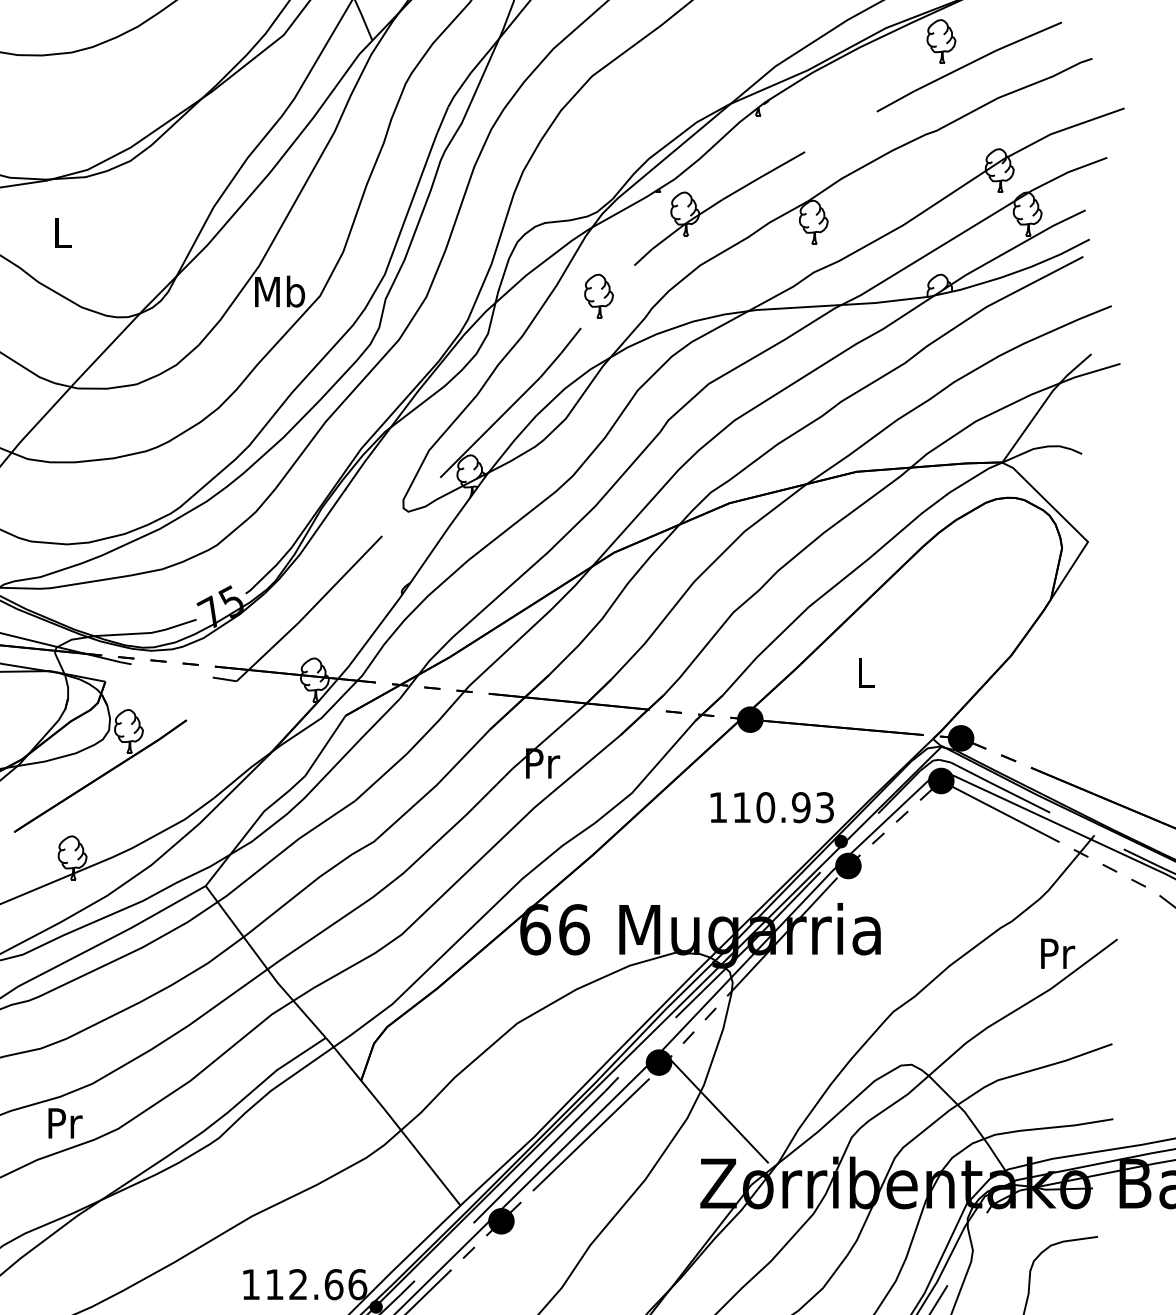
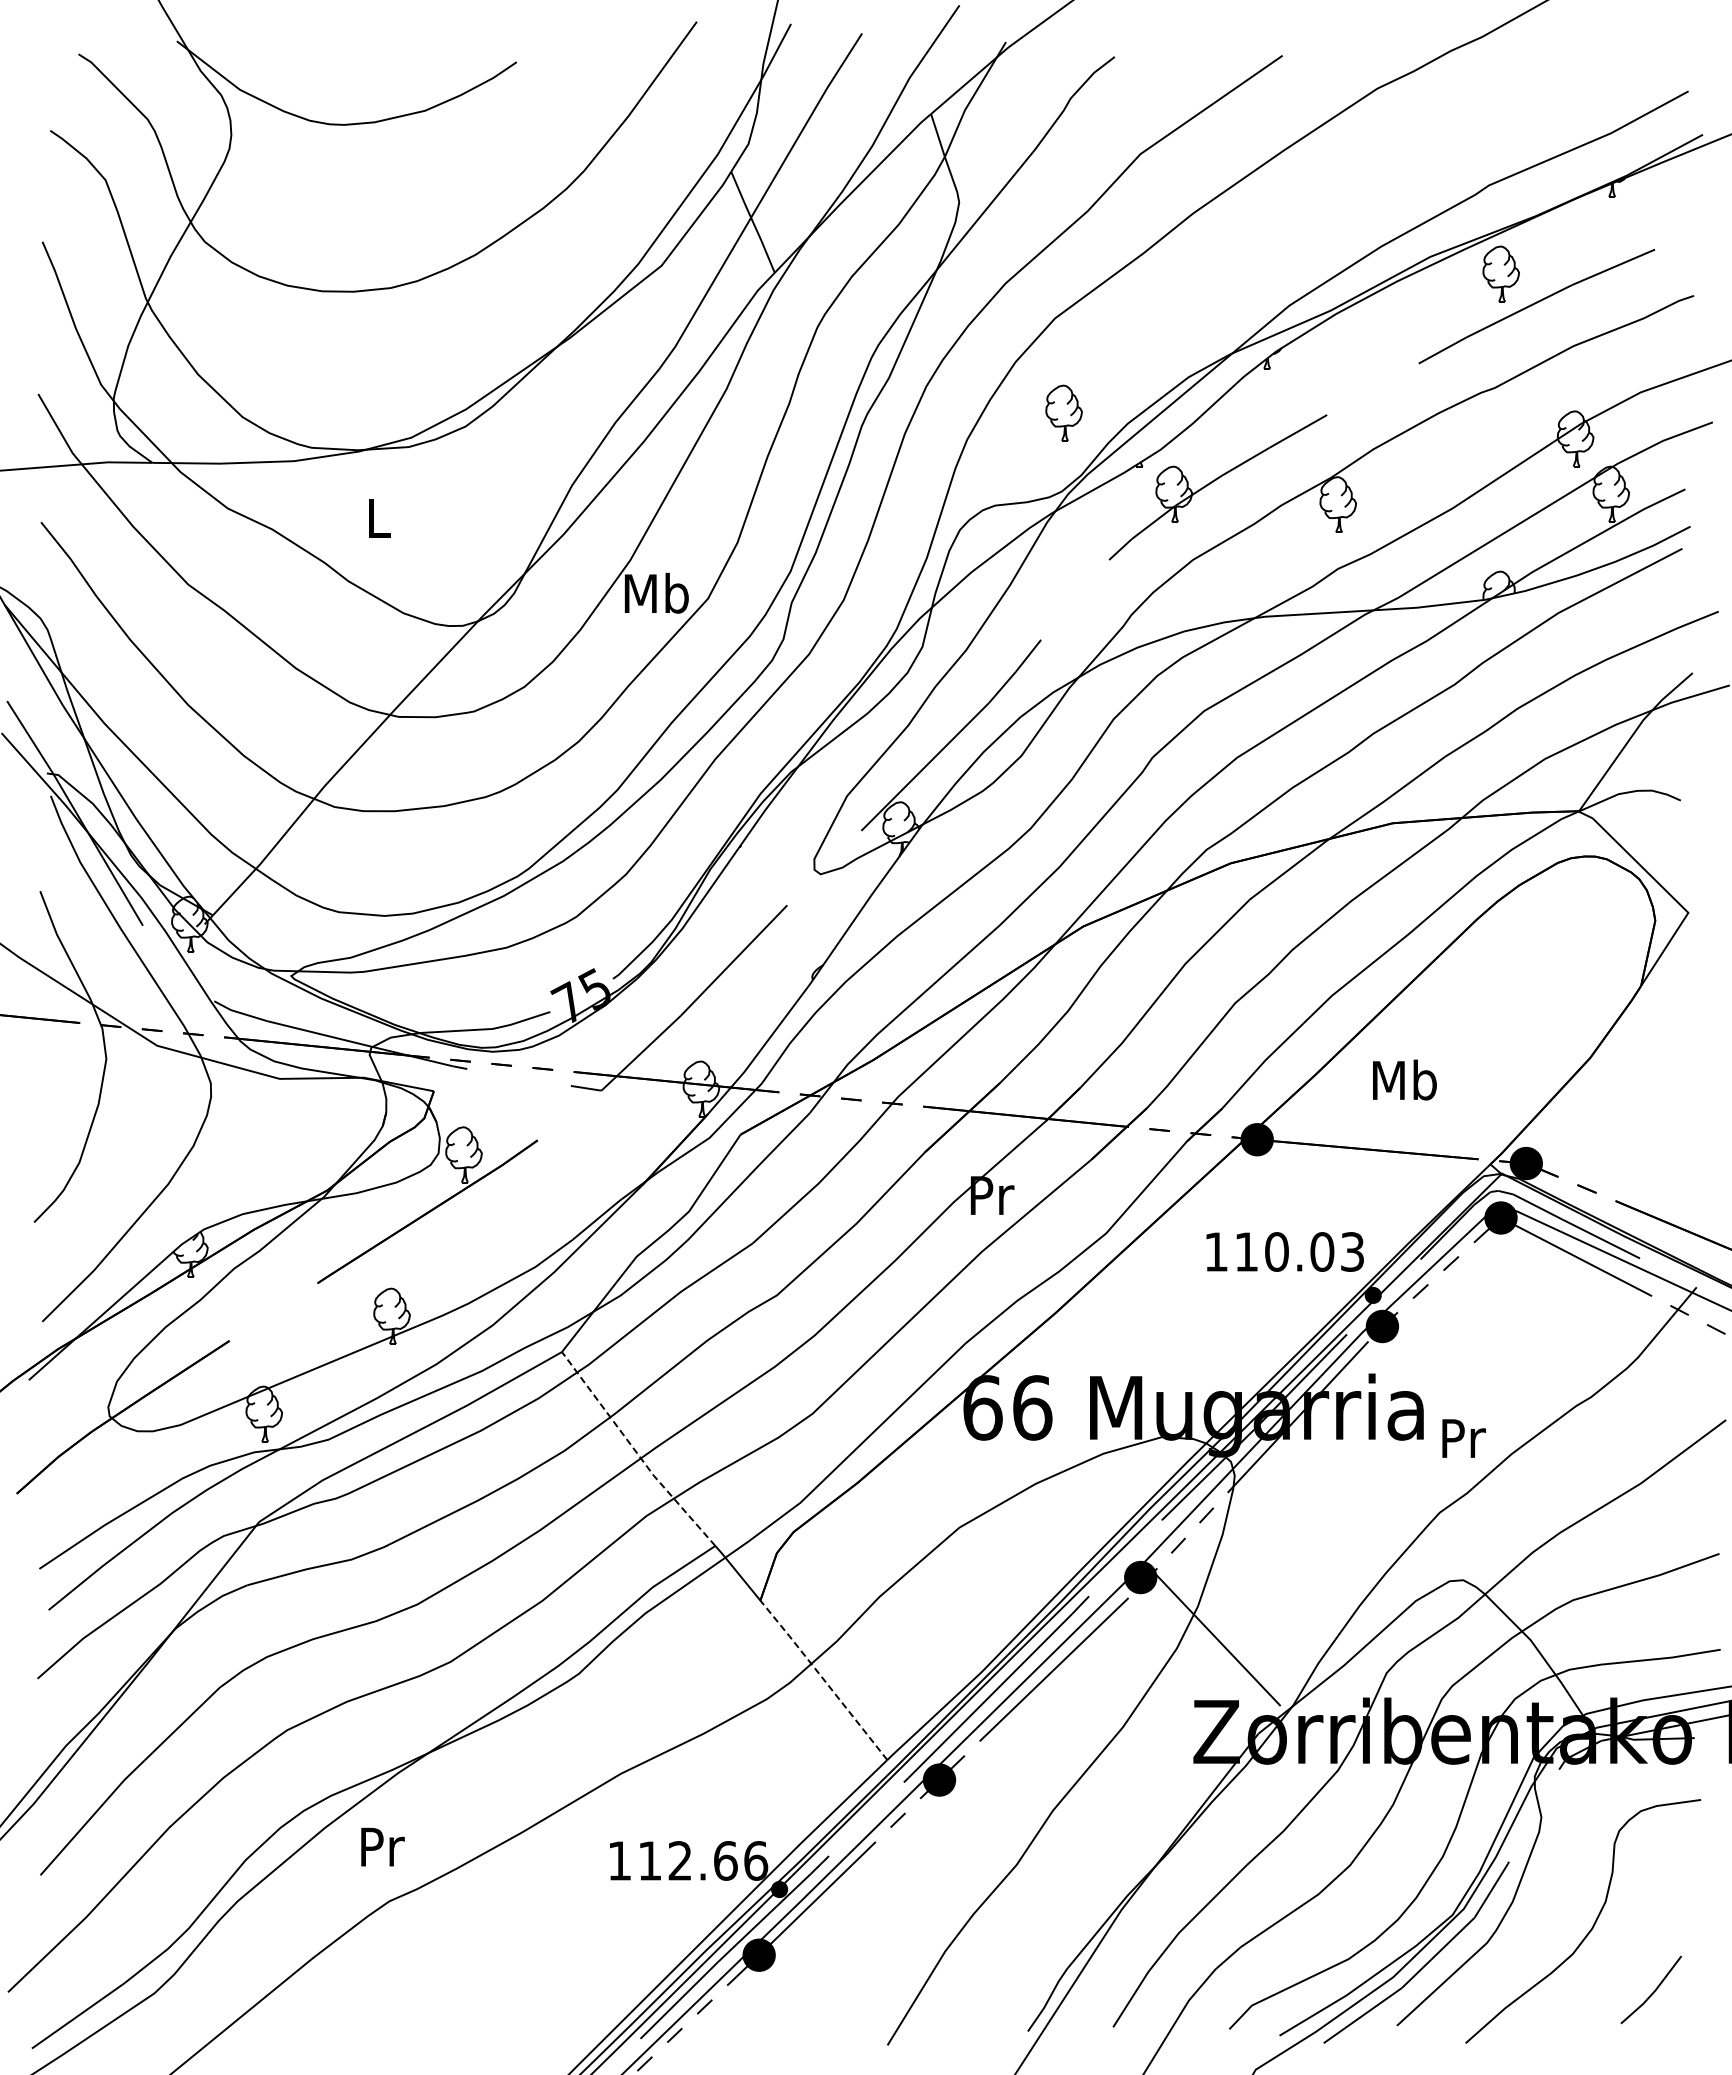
part: (598, 295) -> (1063, 412), moved
text: (865, 672) -> (1404, 1079), L -> Mb
text: (801, 807) -> (1322, 1251), 110.93 -> 110.03
text: (1057, 953) -> (1463, 1438), moved
line: (264, 963) -> (636, 1451), solid -> dashed
text: (65, 1122) -> (382, 1846), moved
line: (410, 1142) -> (823, 1679), solid -> dashed

